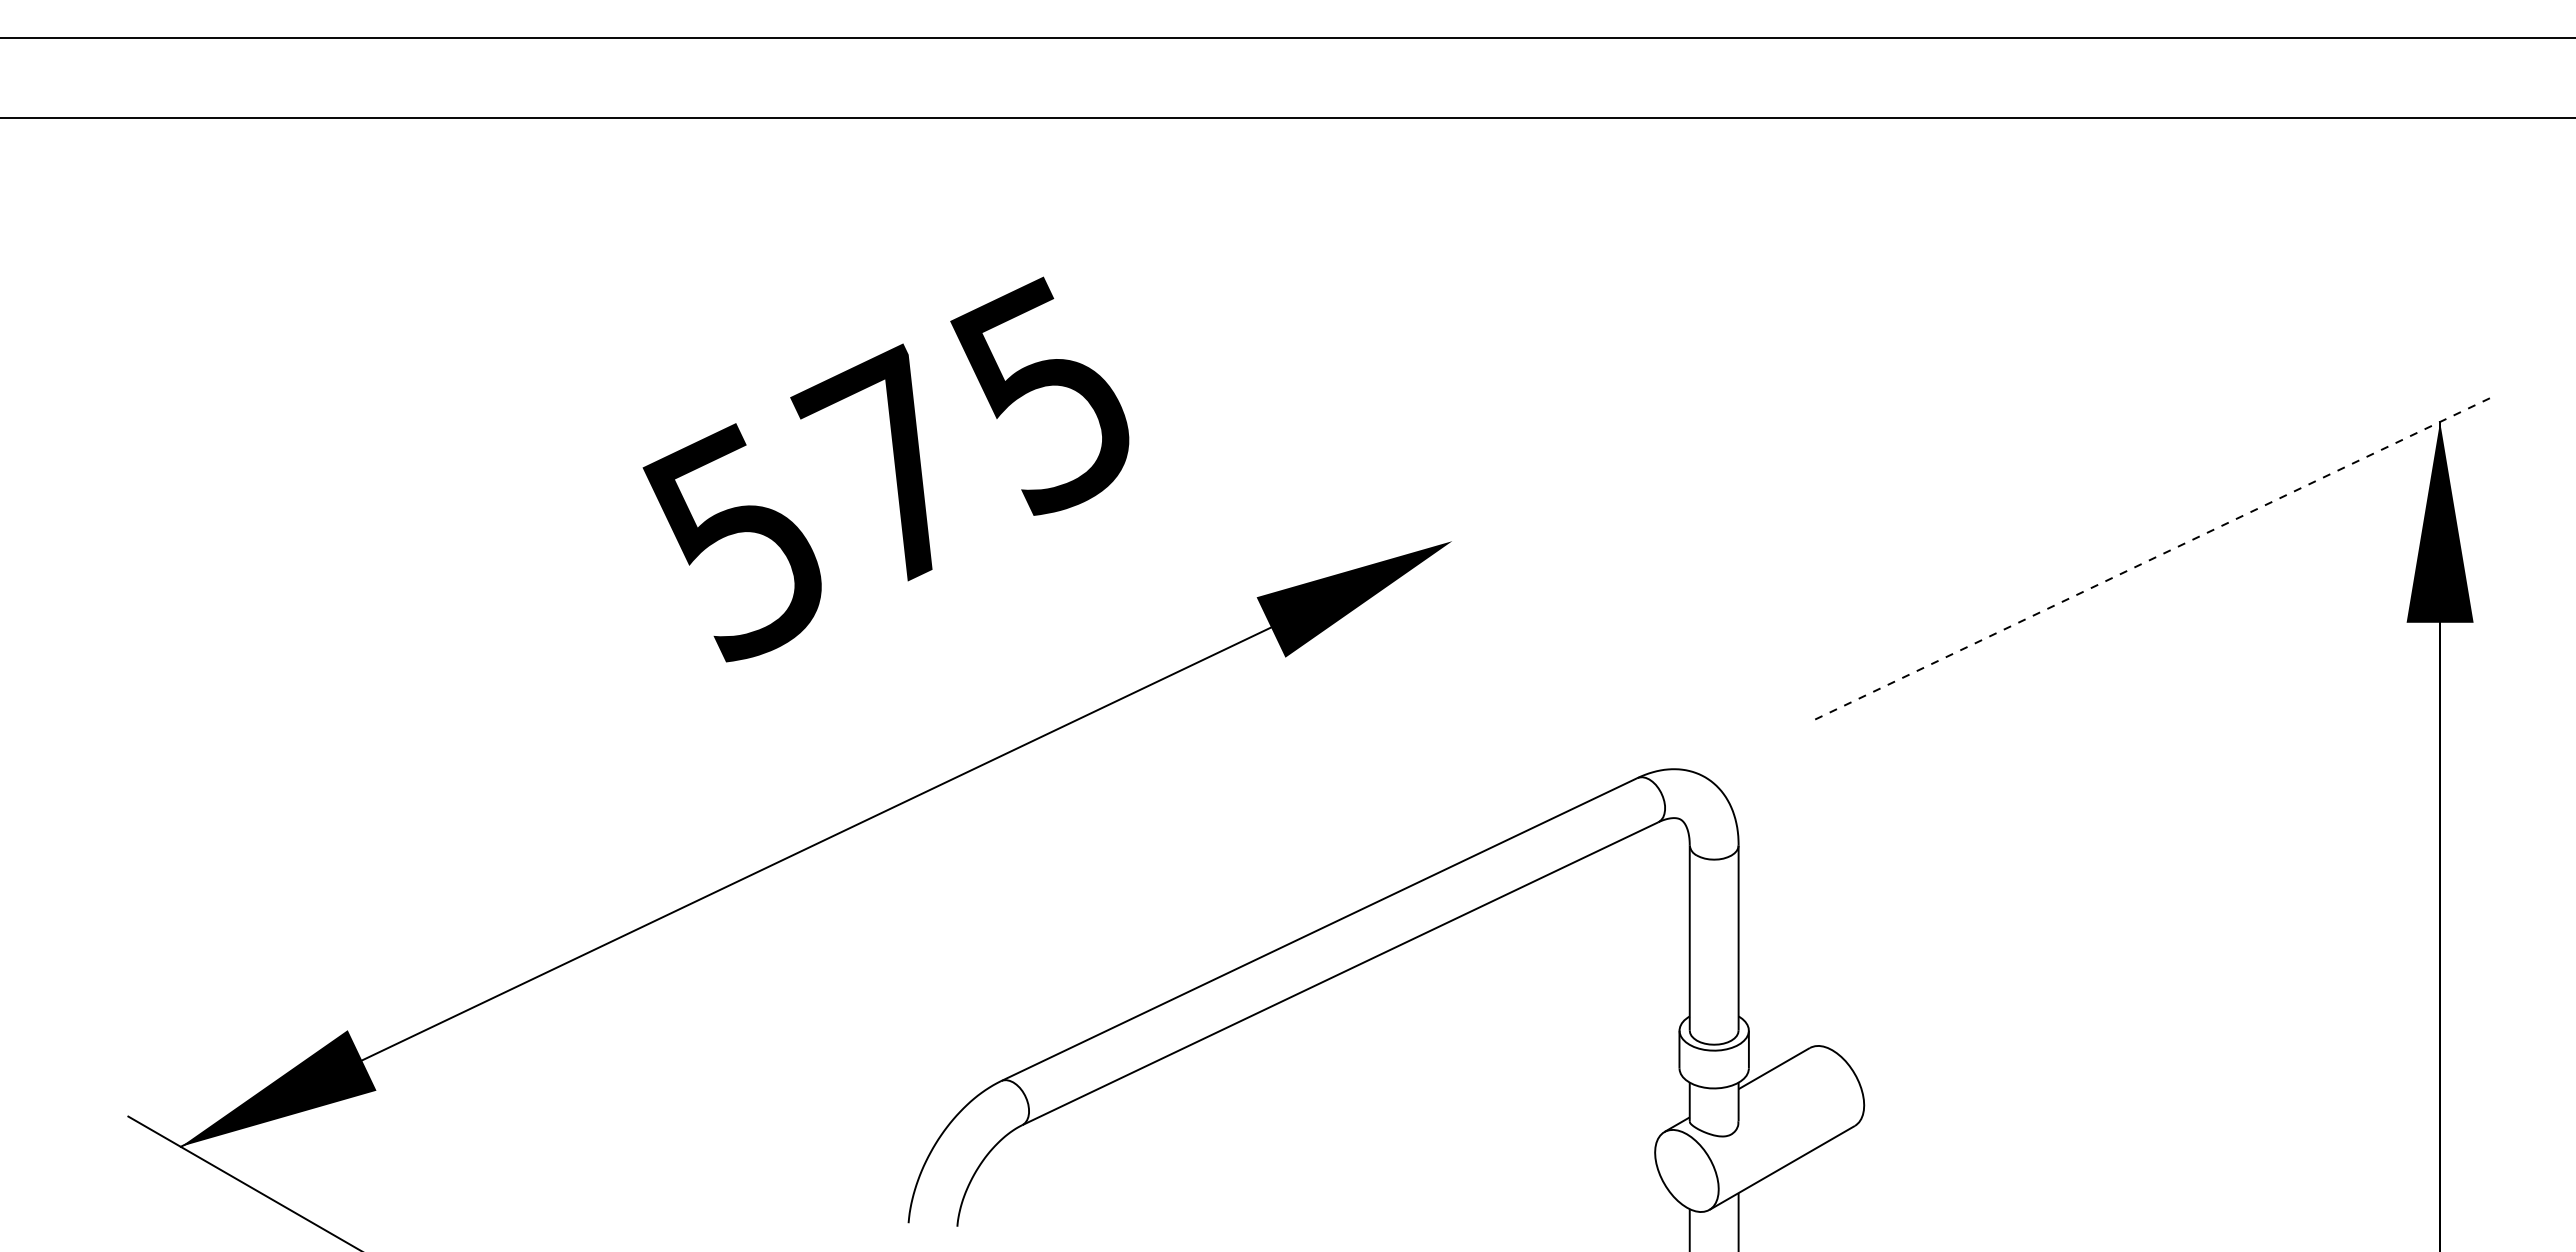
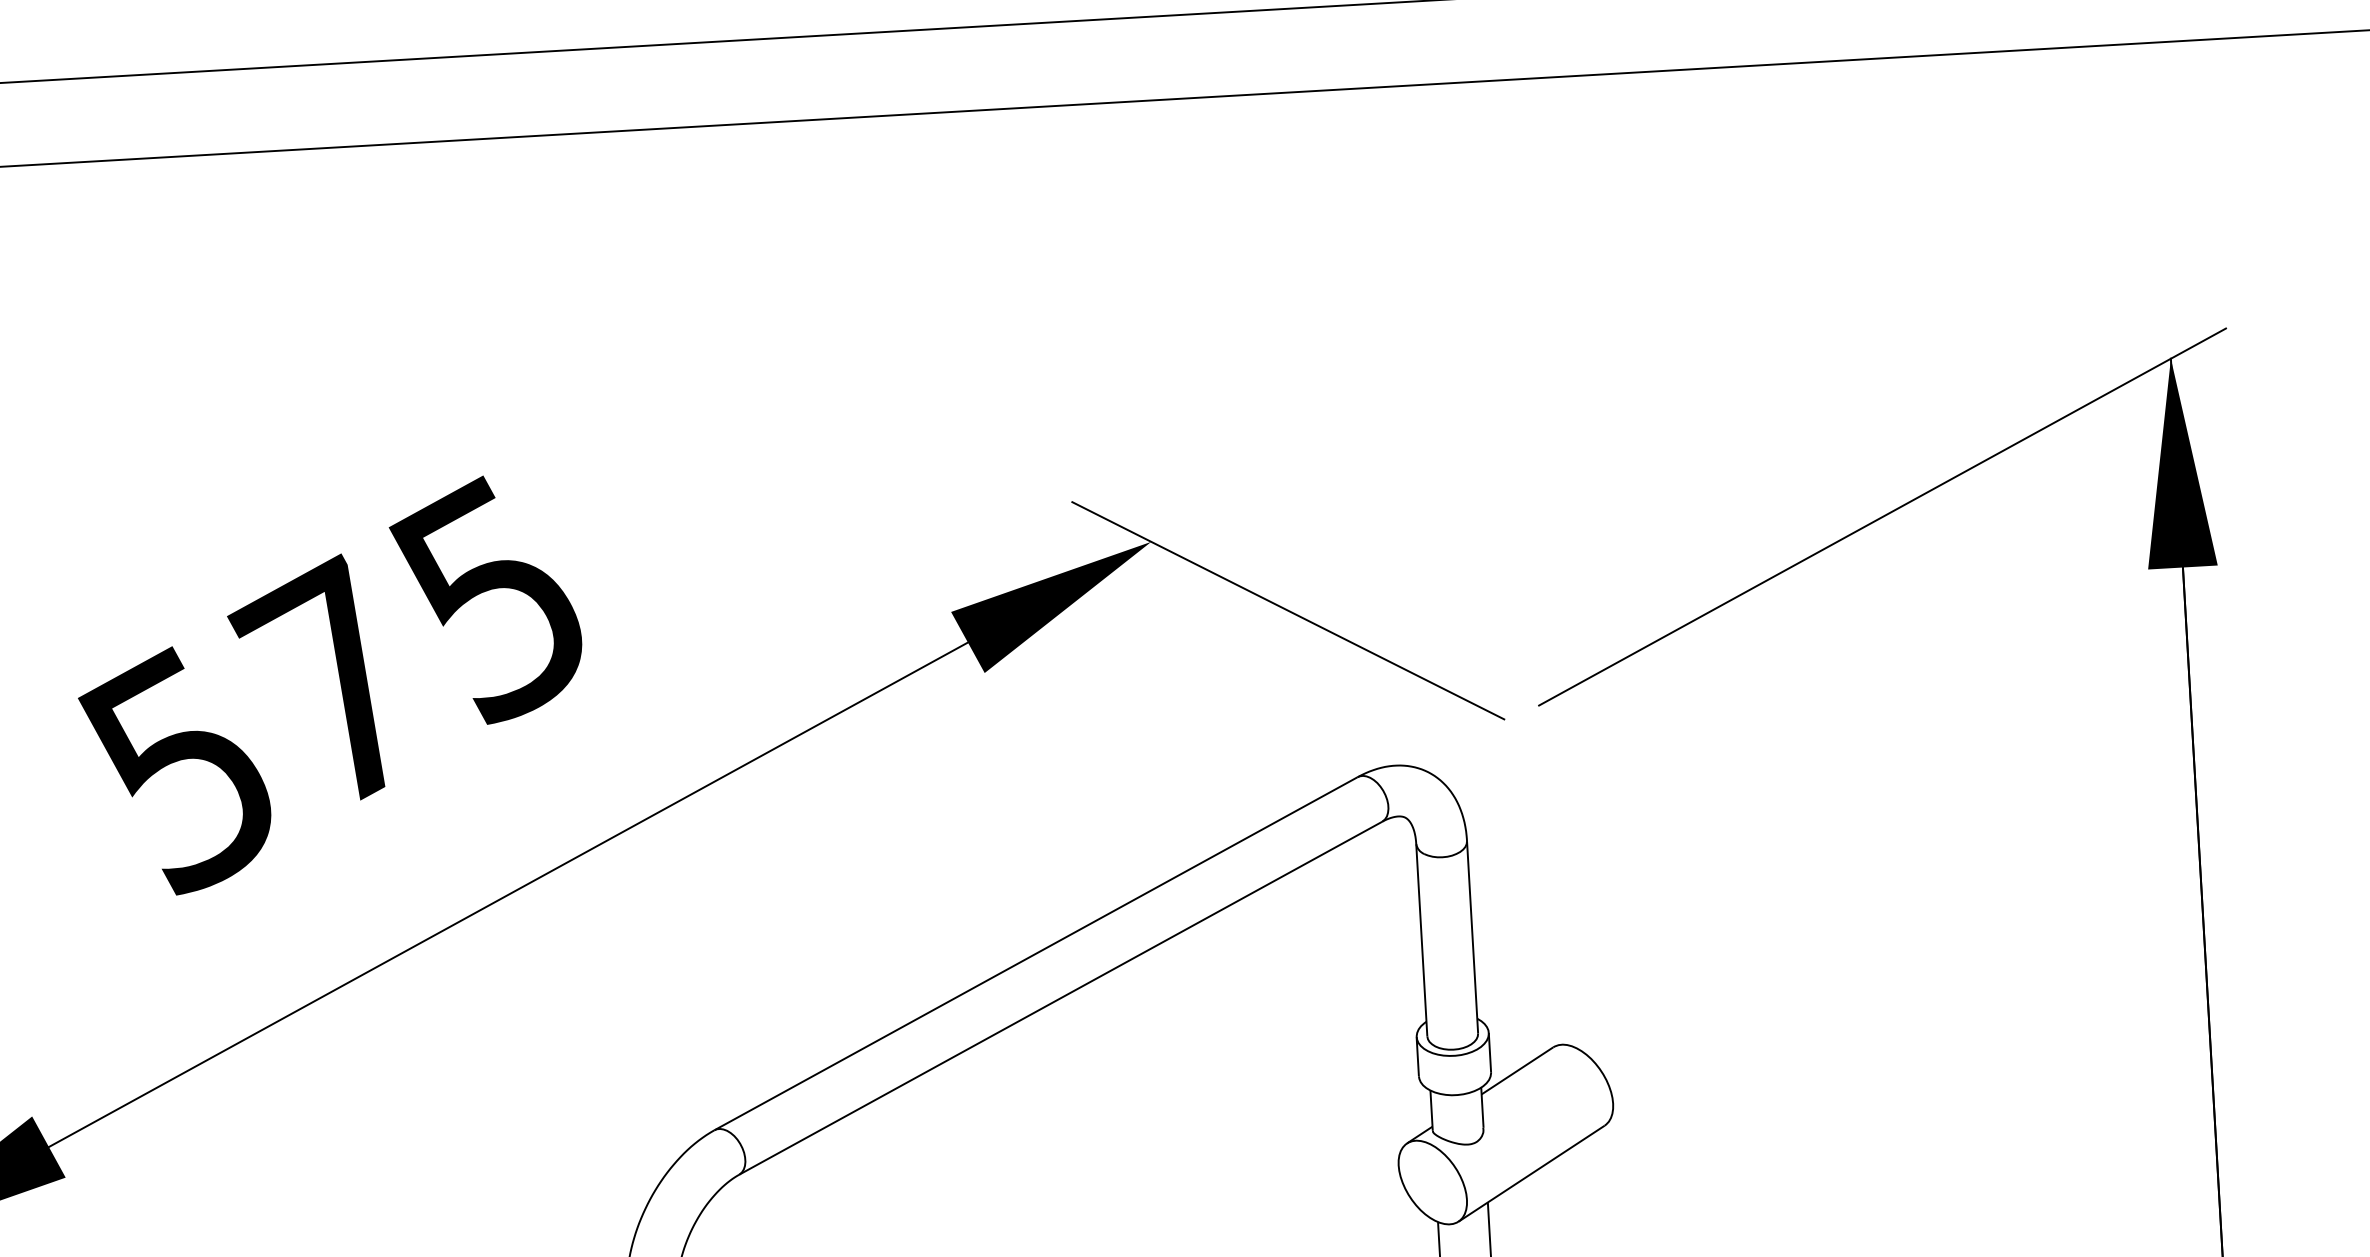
text: (885, 469) -> (330, 685), moved
line: (2155, 557) -> (1883, 516), dashed -> solid
line: (1579, 614) -> (1287, 610), added

